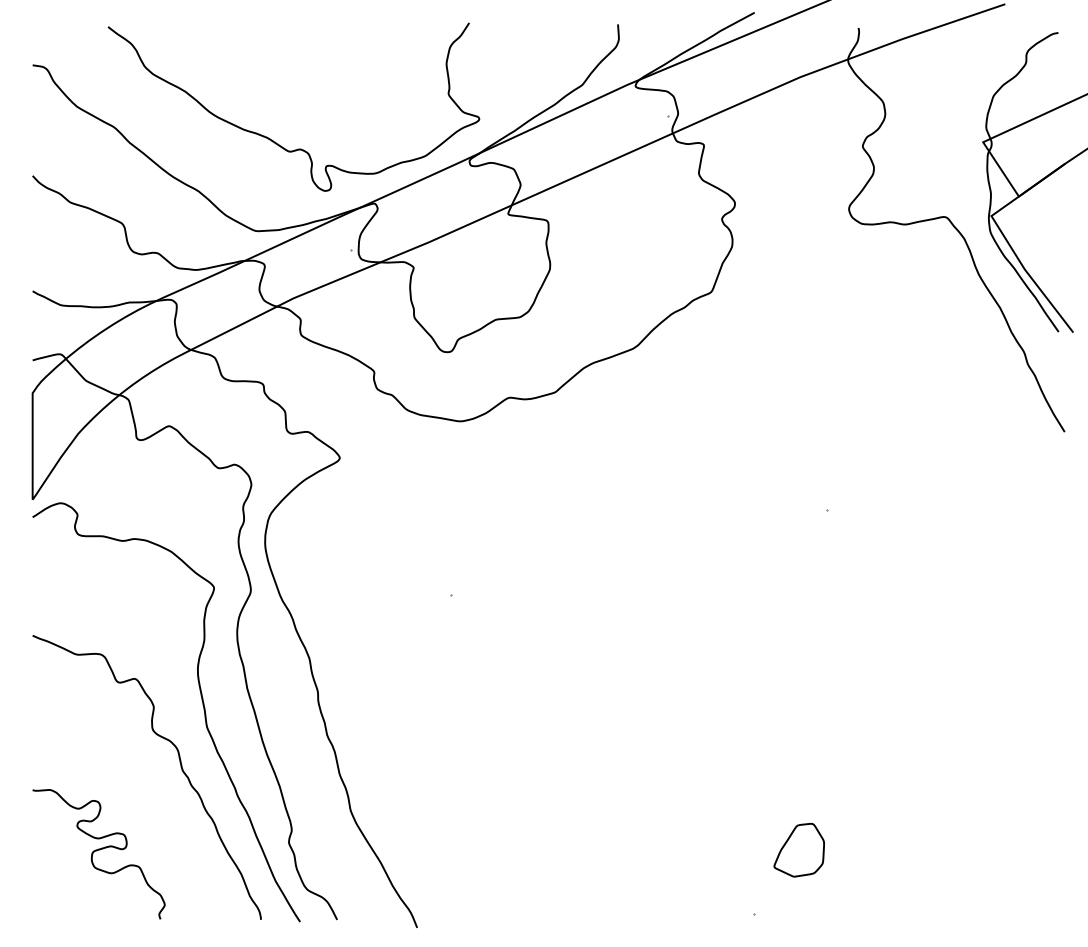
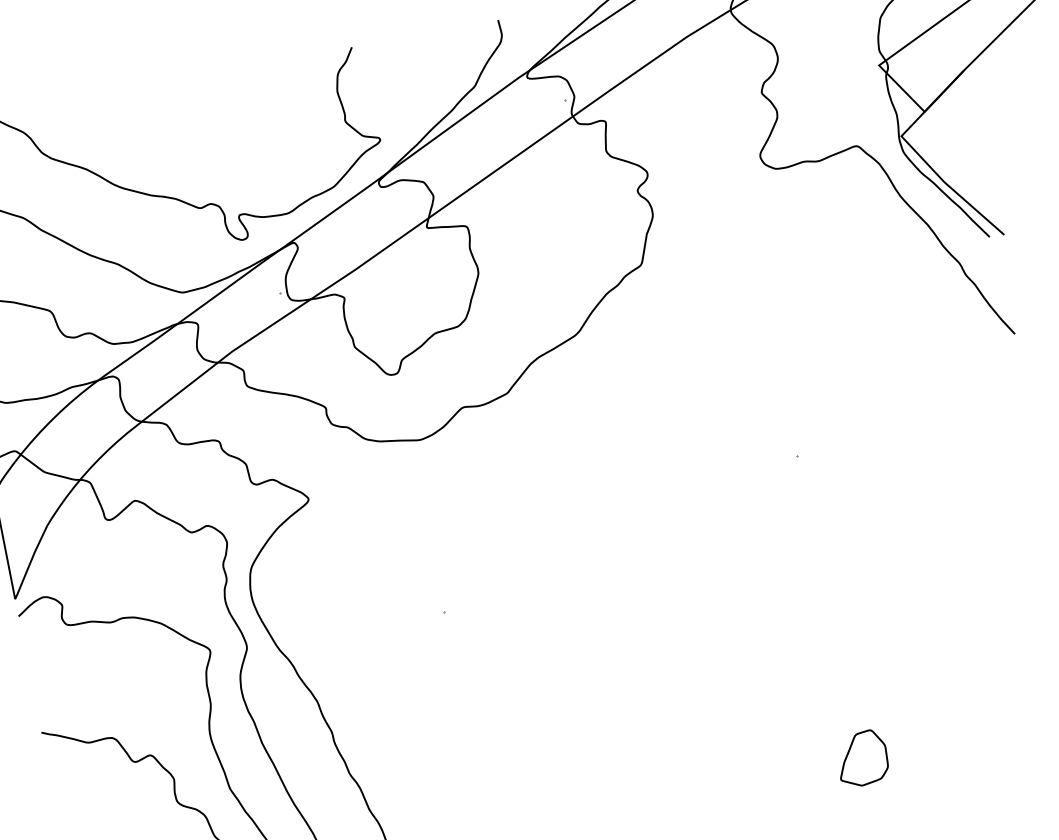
part: (798, 850) -> (861, 759), moved

